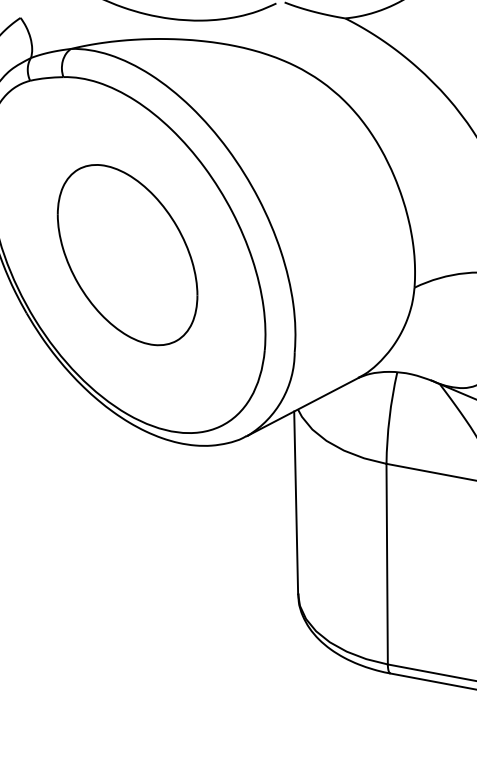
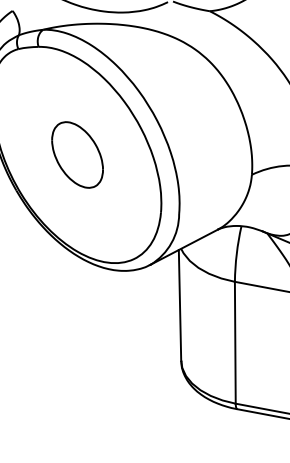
part: (127, 254) -> (77, 154), size x0.6

